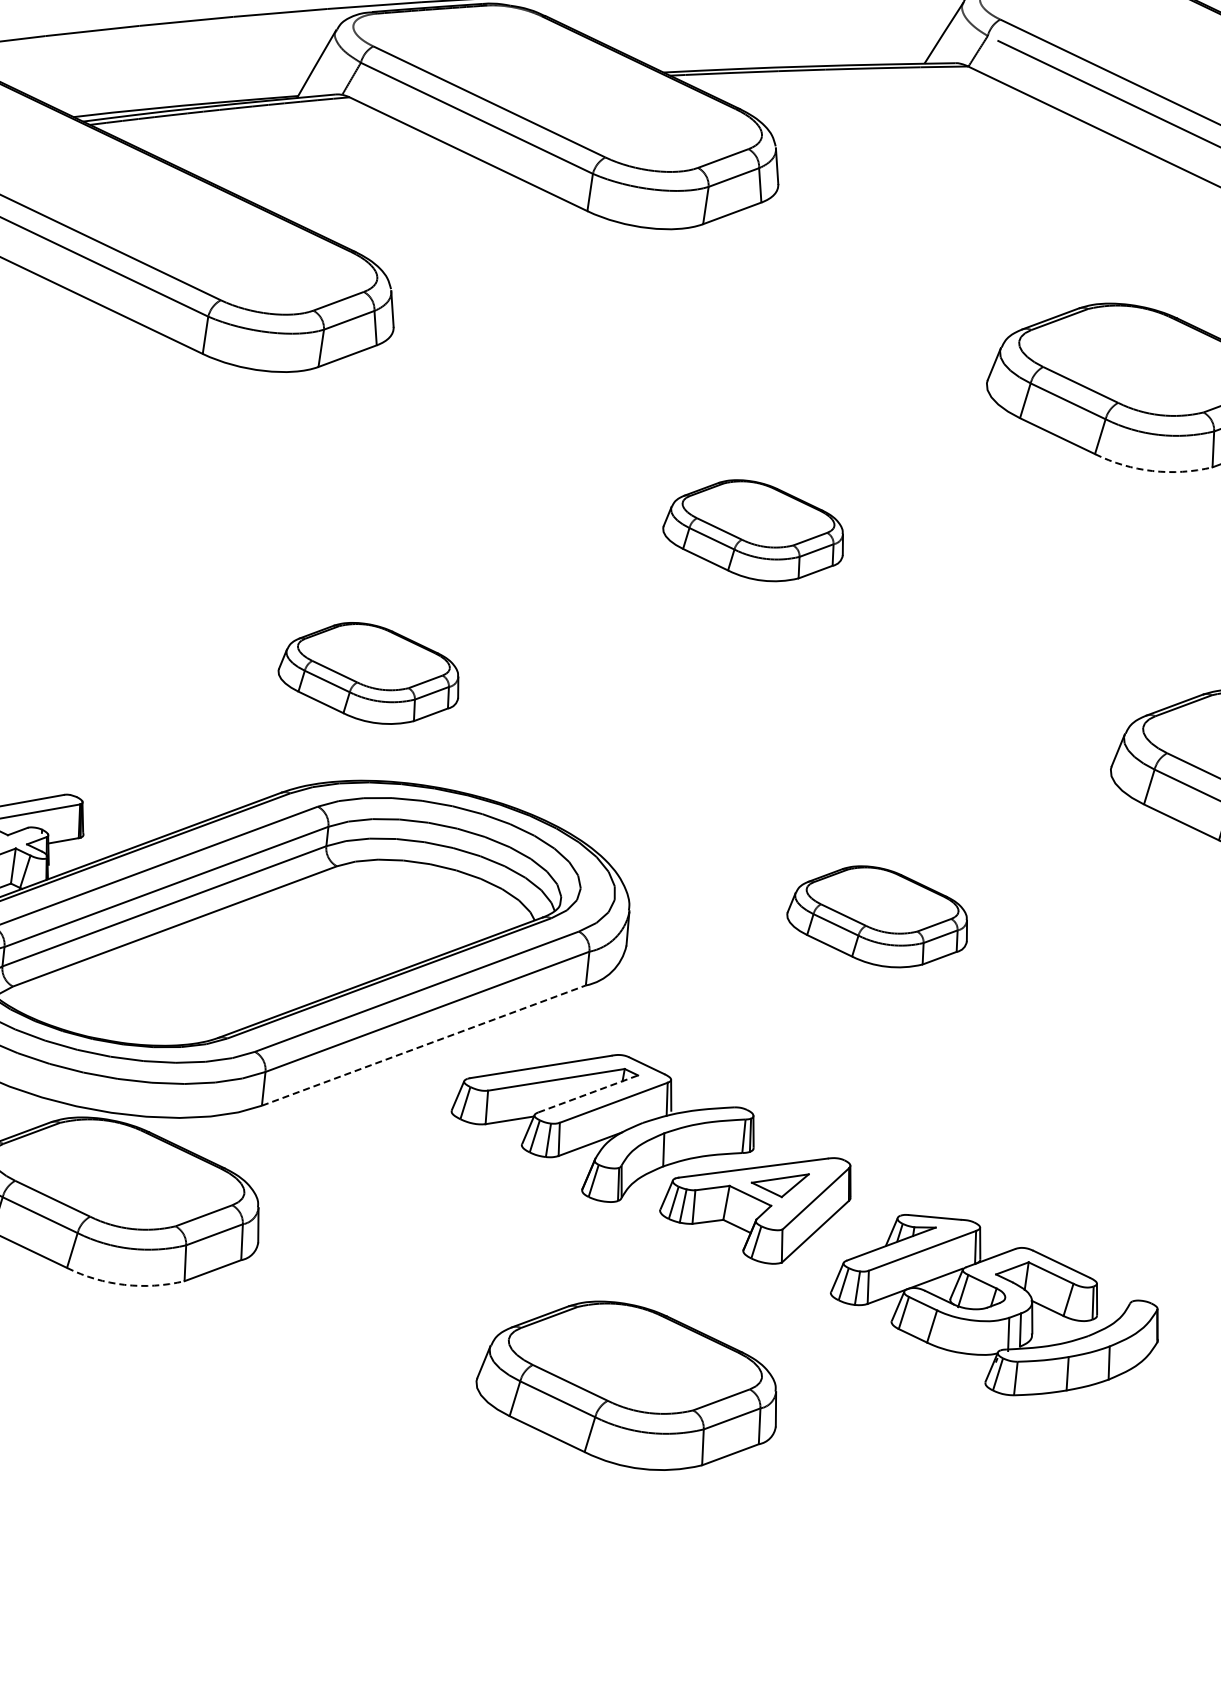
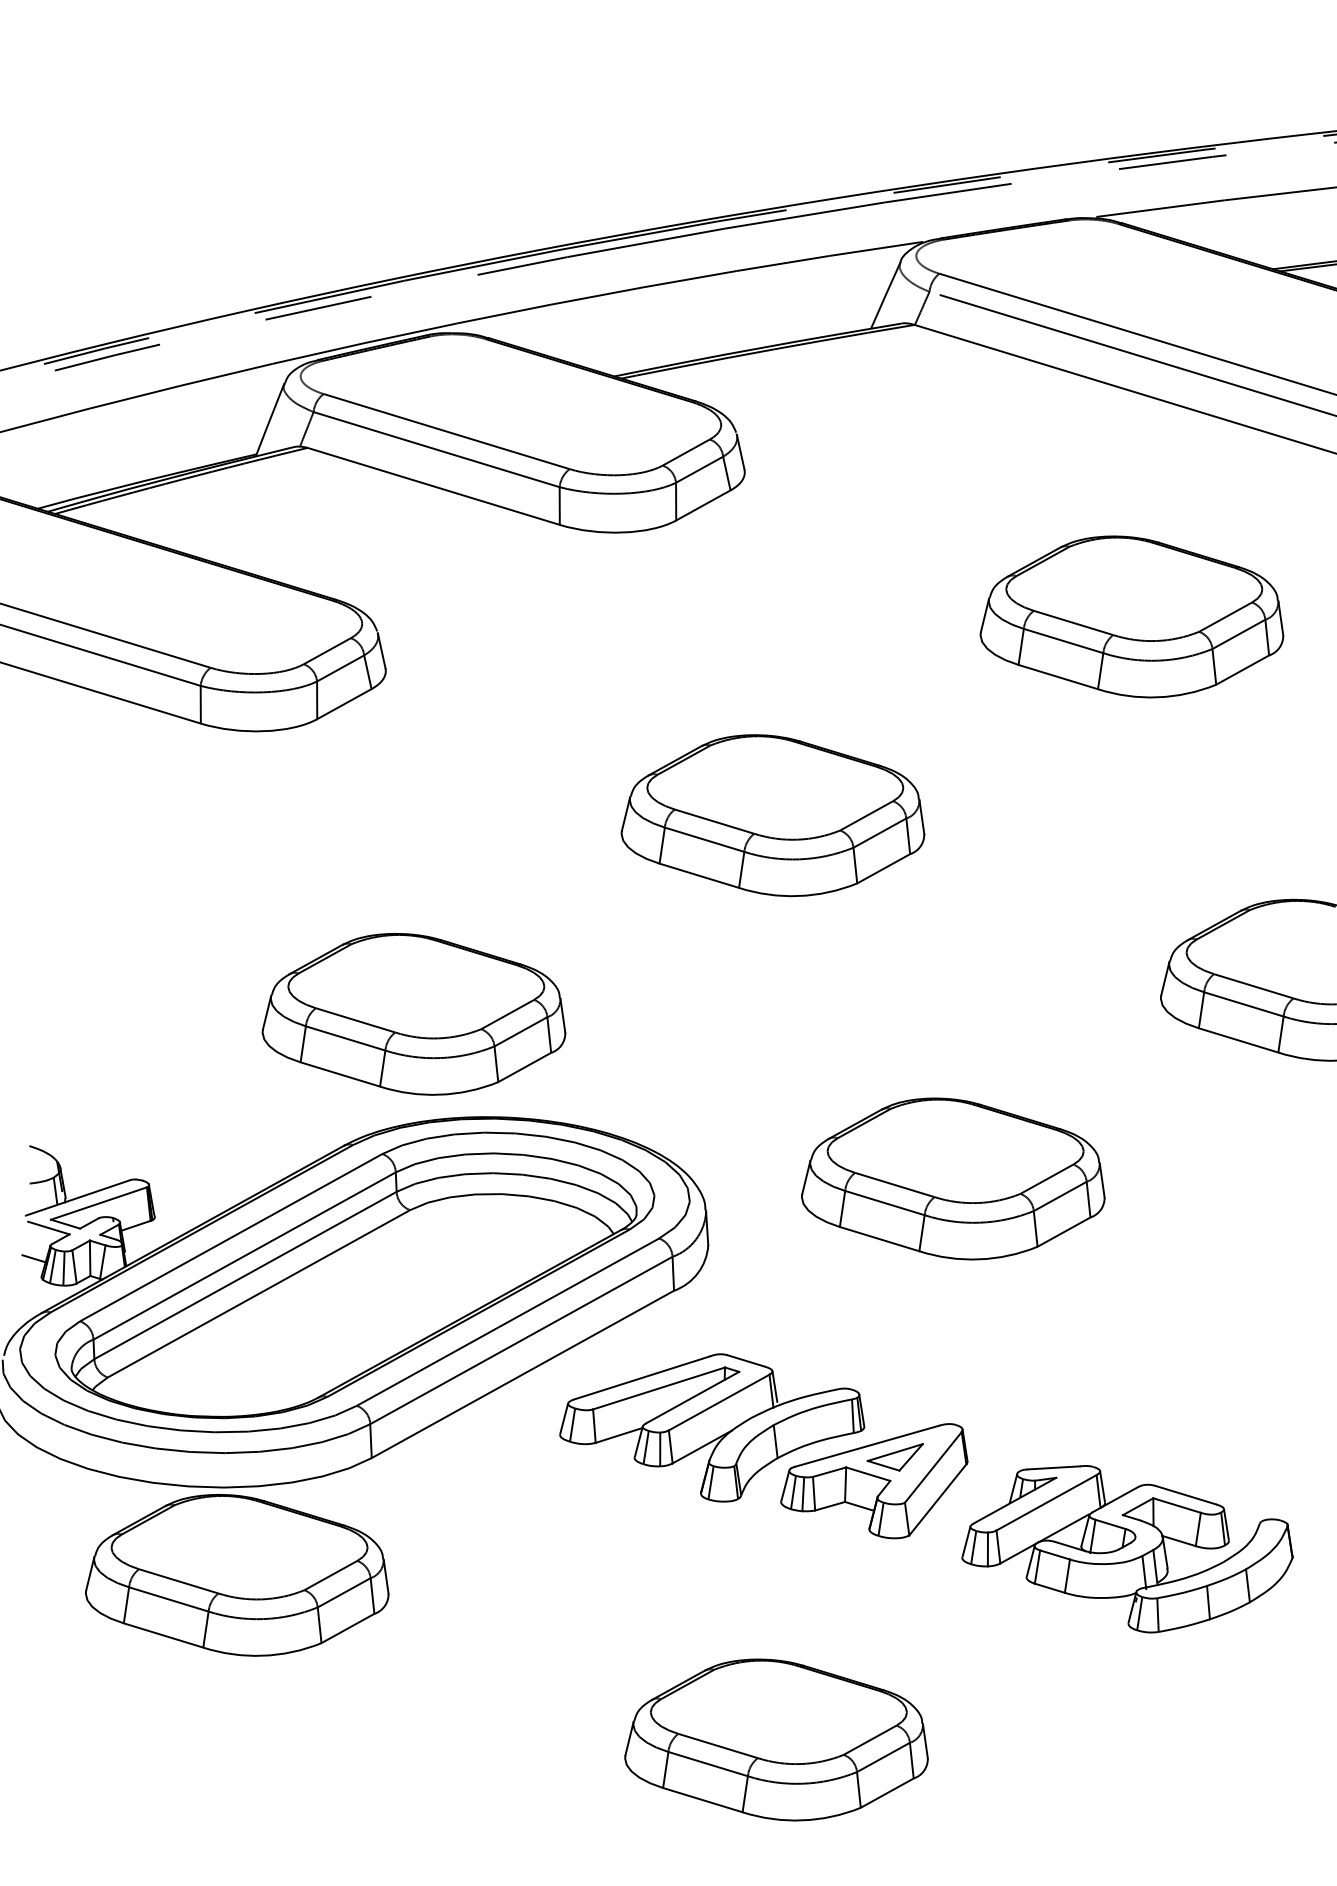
arc: (1152, 471) -> (1157, 697), dashed -> solid
part: (754, 530) -> (772, 815), size x1.67
part: (369, 673) -> (413, 1014), size x1.67
part: (878, 916) -> (953, 1178), size x1.67
line: (423, 1045) -> (522, 1374), dashed -> solid
line: (589, 1093) -> (693, 1397), dashed -> solid
arc: (124, 1284) -> (262, 1655), dashed -> solid
part: (629, 1385) -> (776, 1739), moved

